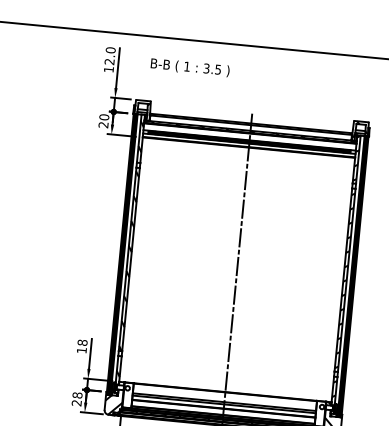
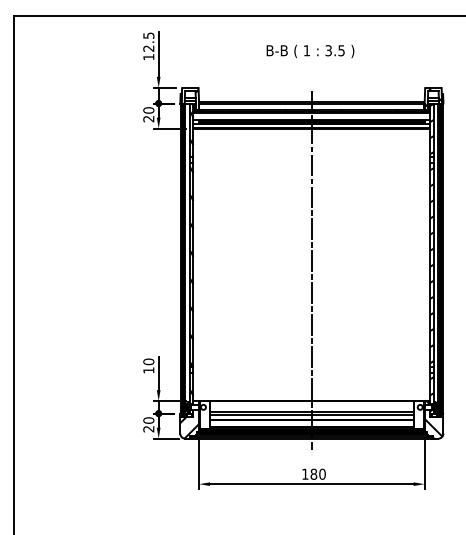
text: (110, 50) -> (148, 35), 12.0 -> 12.5
text: (190, 67) -> (310, 51), moved
text: (82, 342) -> (148, 361), 18 -> 10
text: (77, 395) -> (148, 420), 28 -> 20

